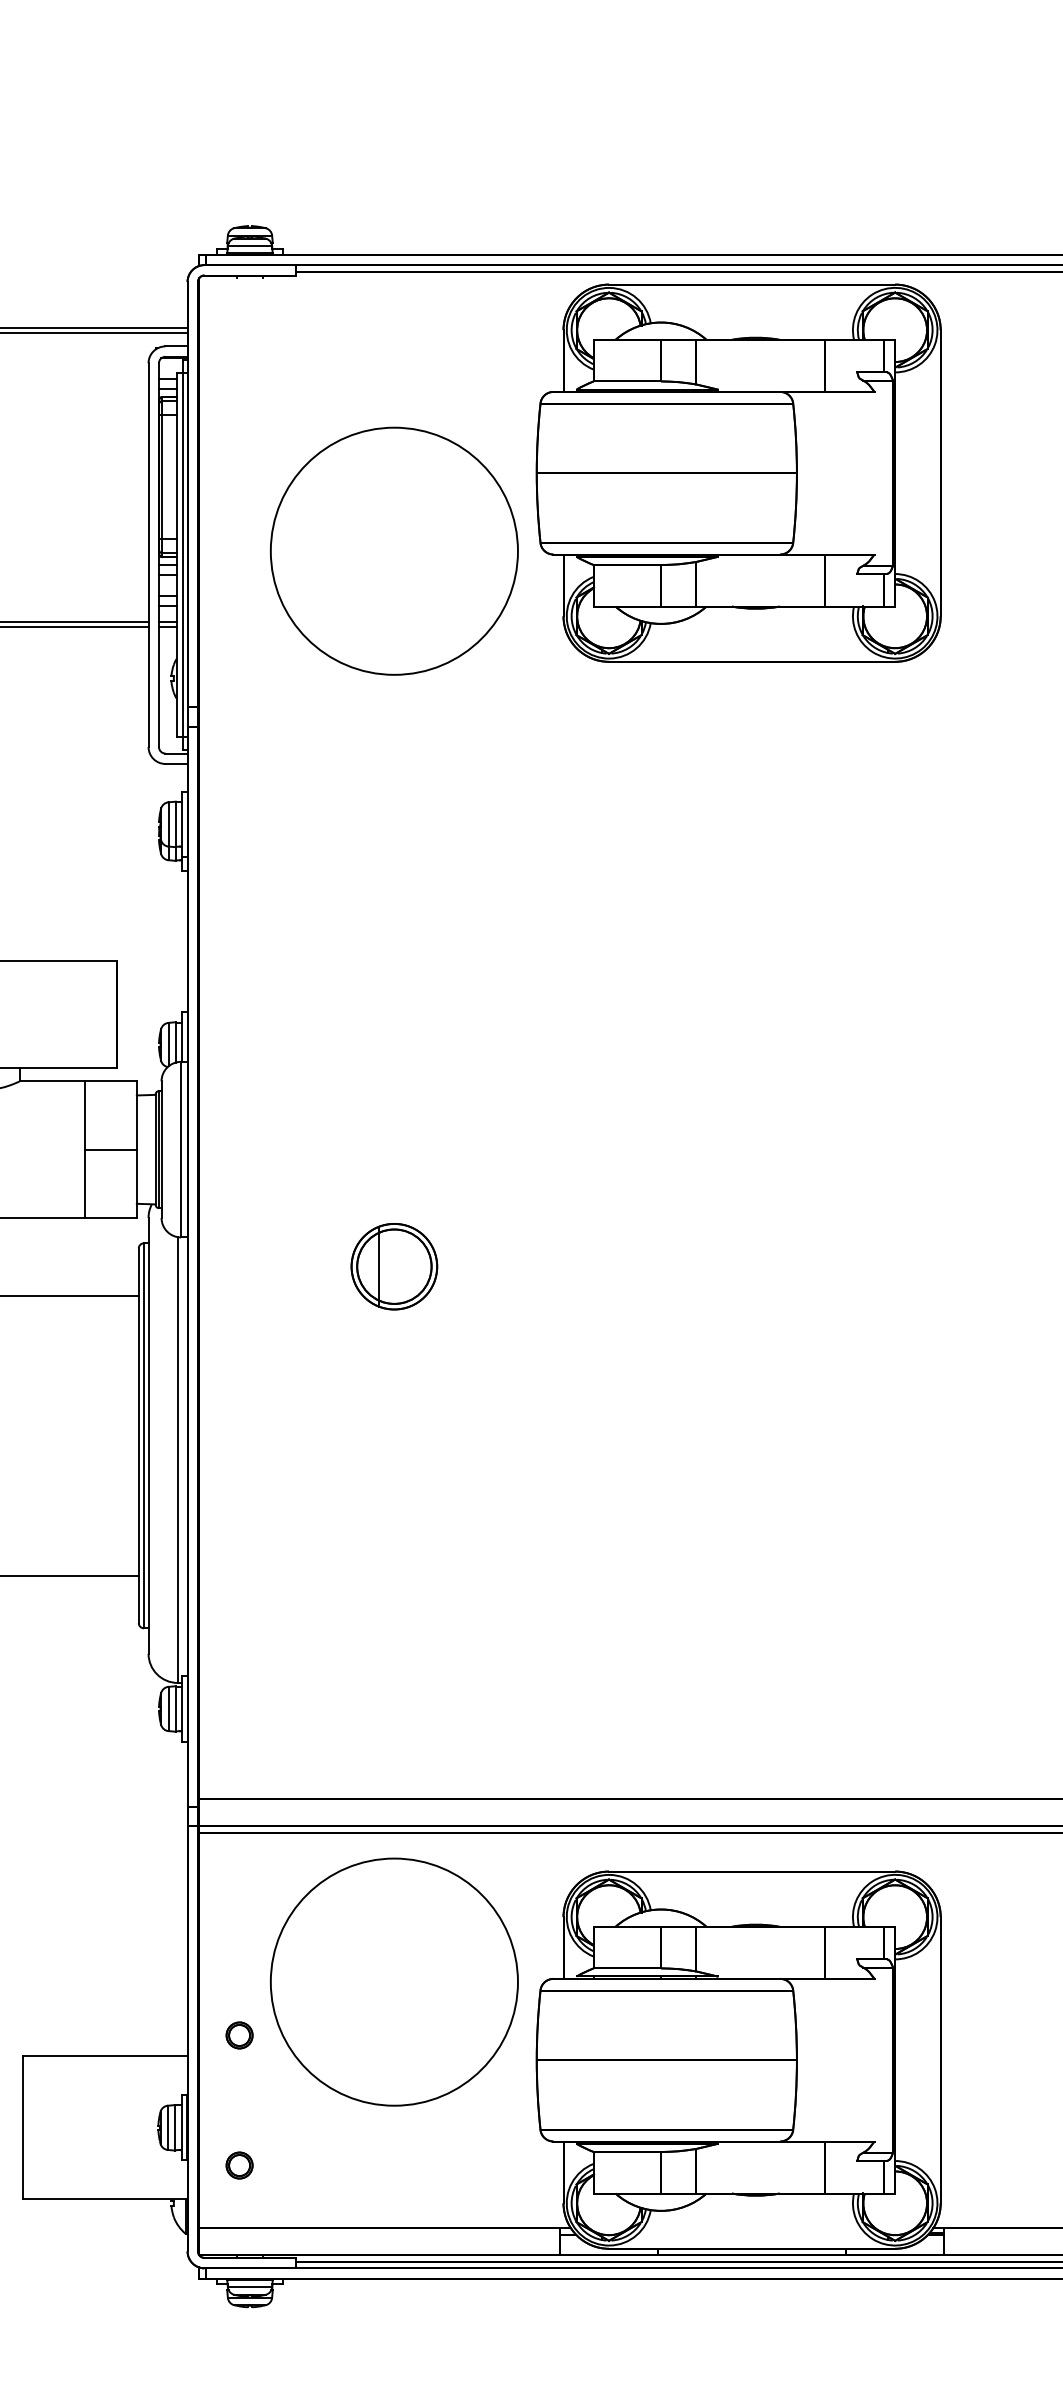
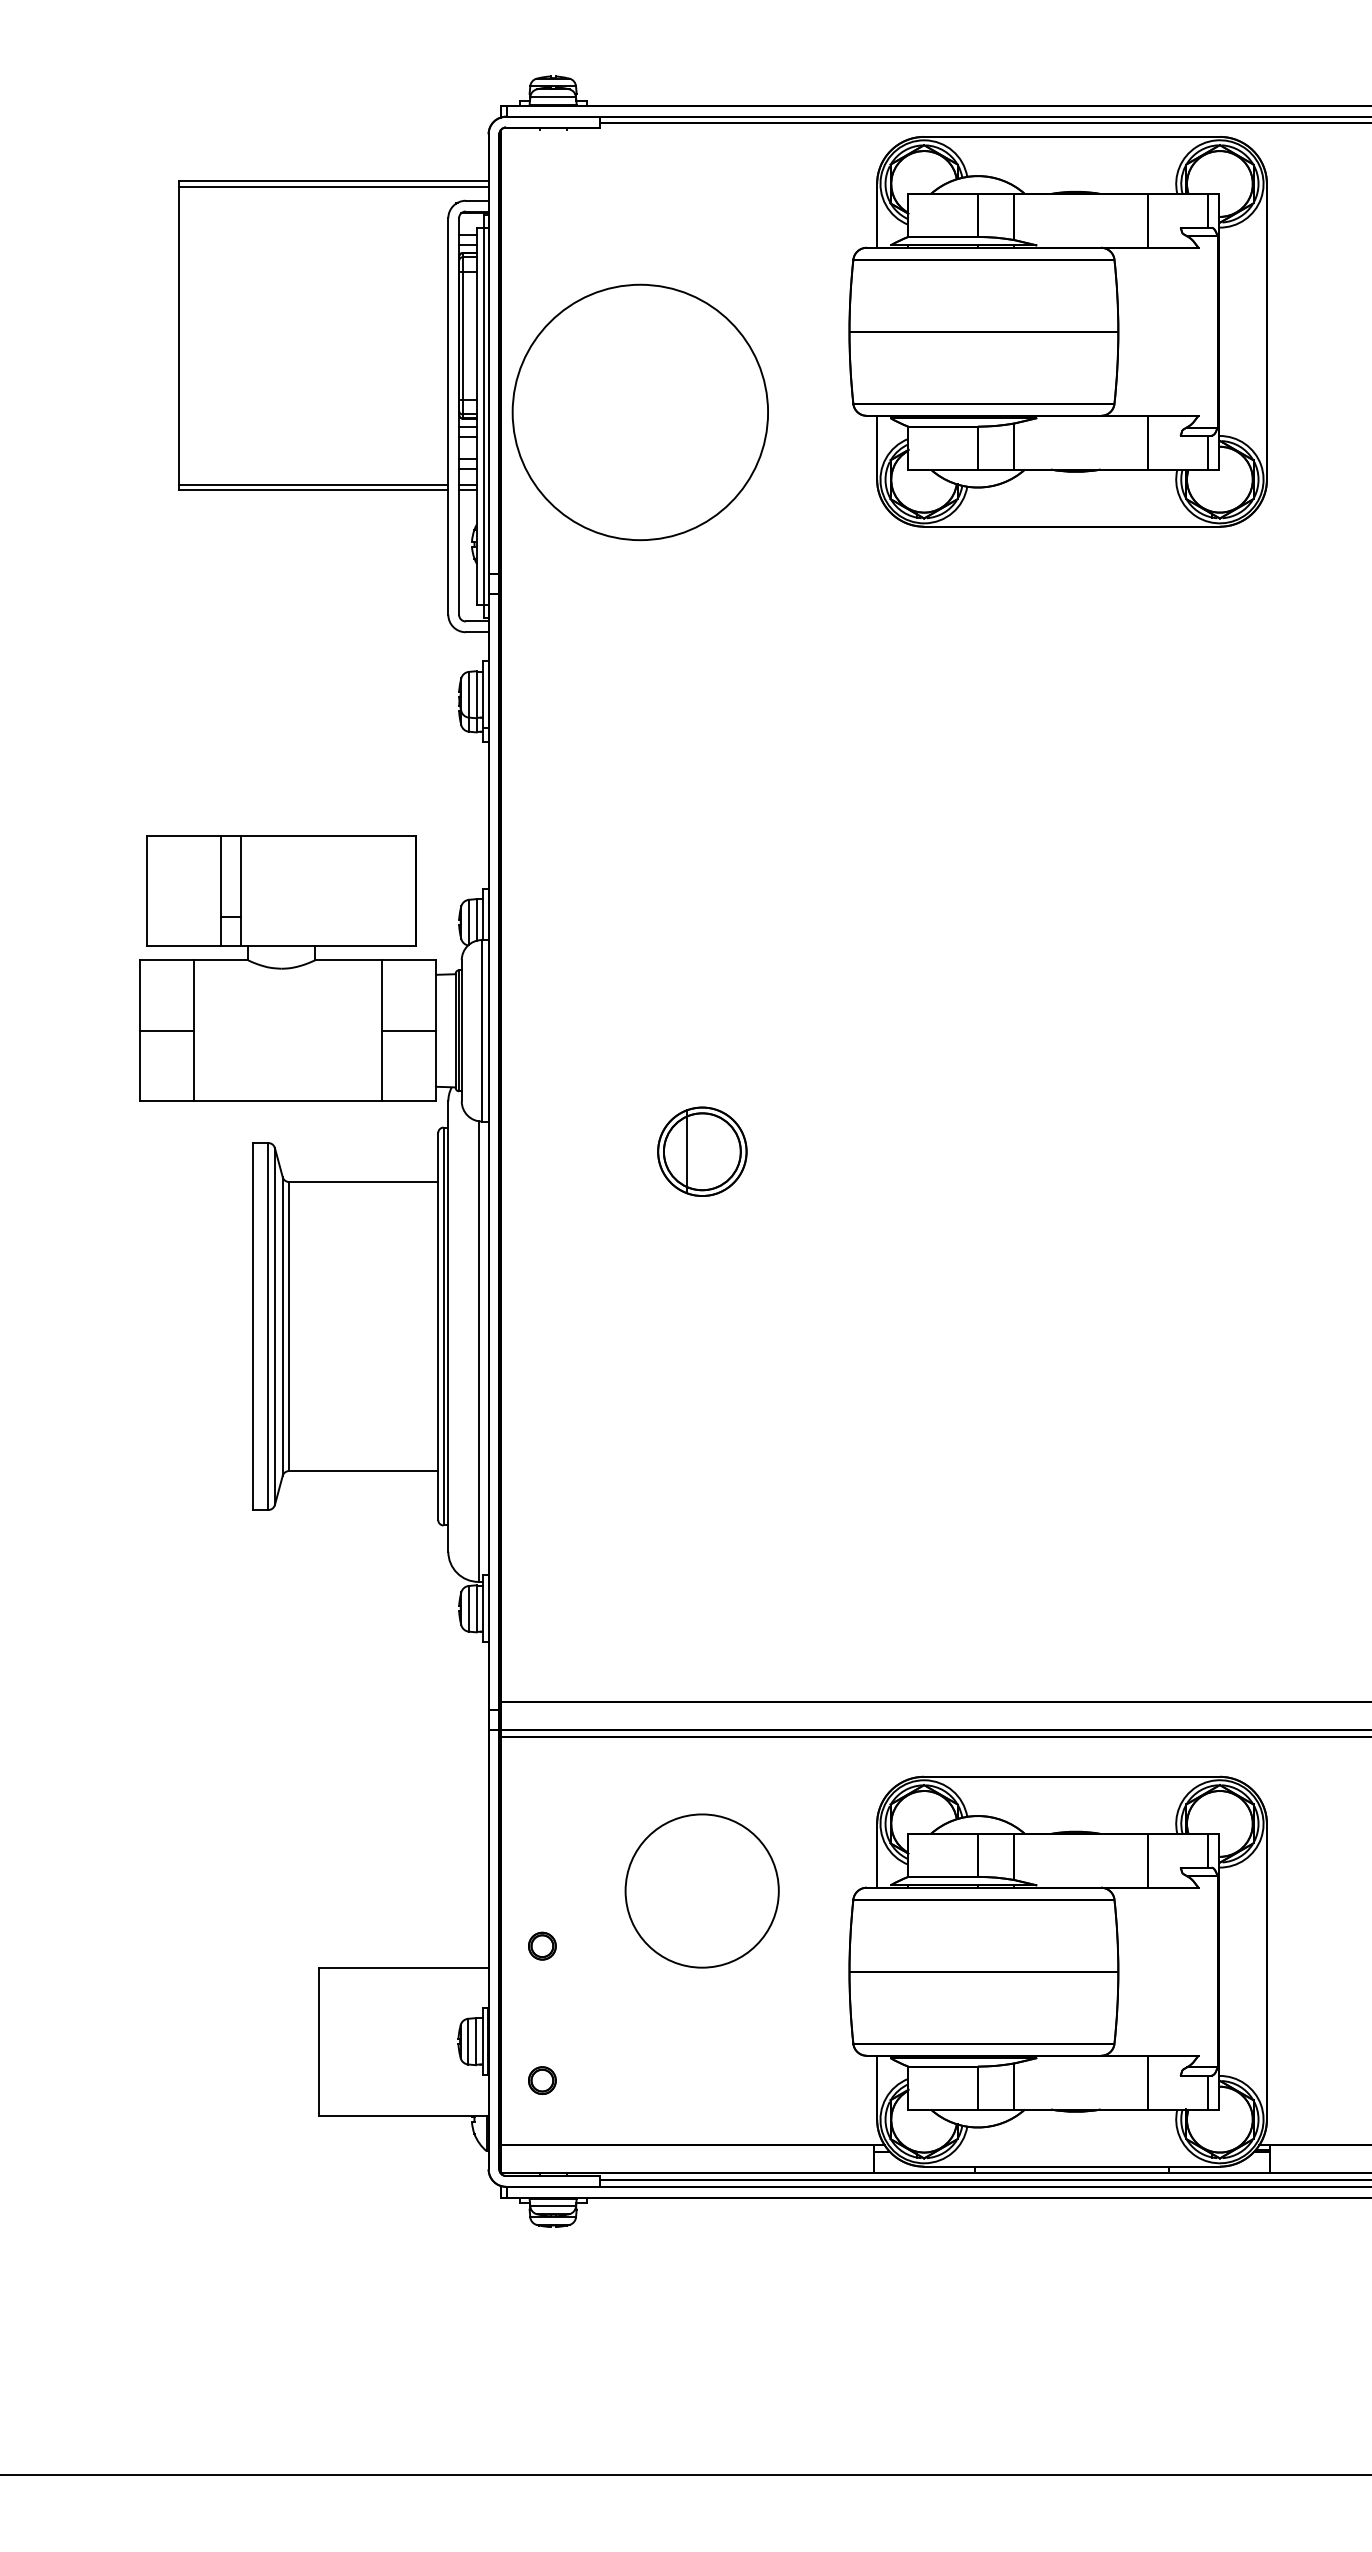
part: (393, 551) -> (639, 412), moved
part: (393, 1981) -> (701, 1890), size x0.6

